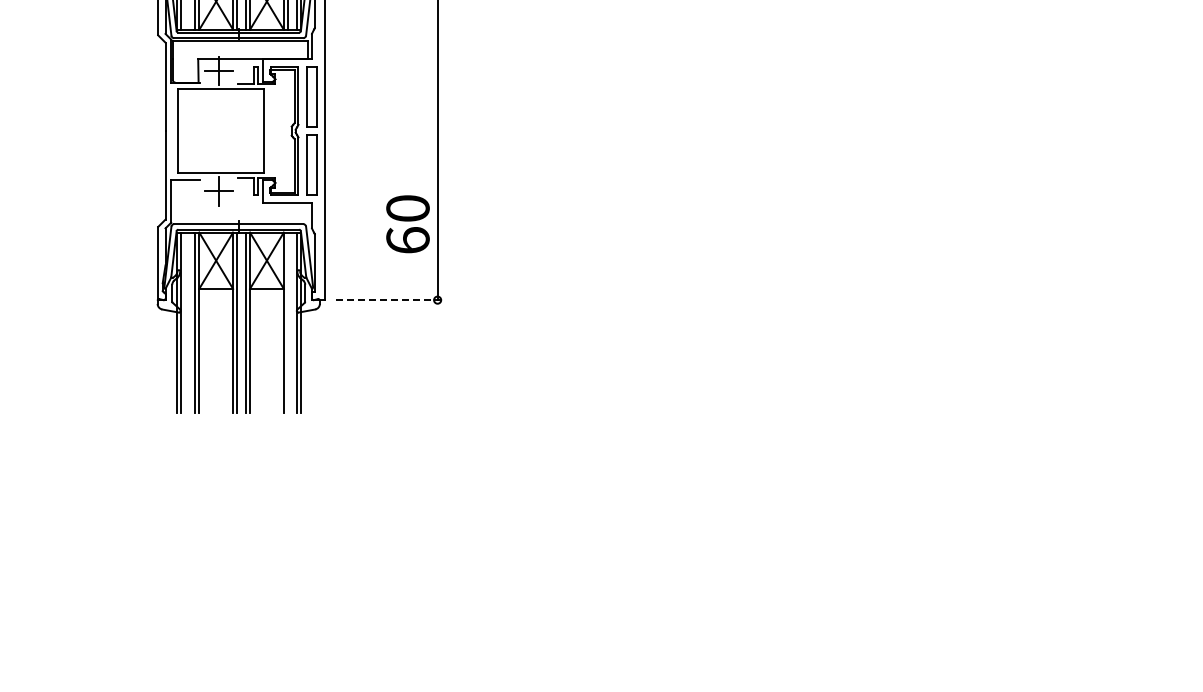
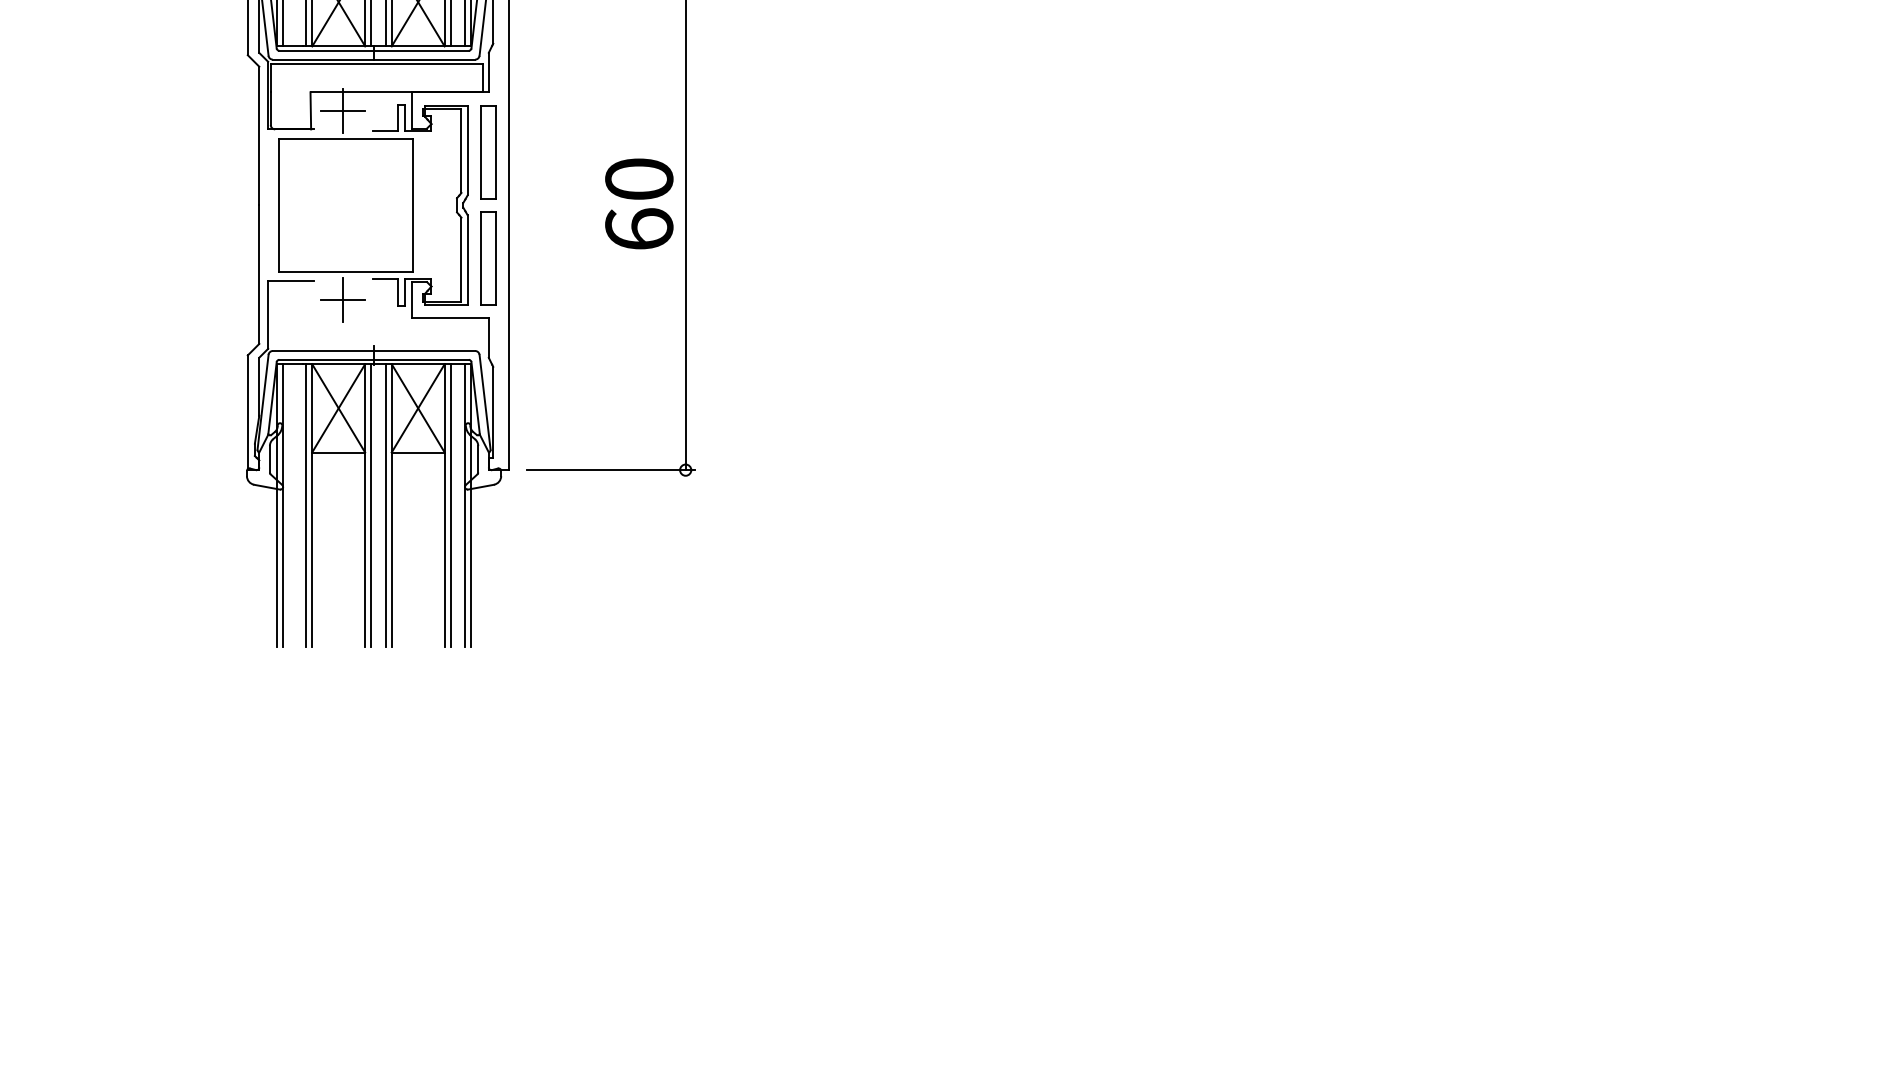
text: (407, 224) -> (638, 204), moved
line: (389, 300) -> (610, 470), dashed -> solid
line: (287, 322) -> (450, 505), added

